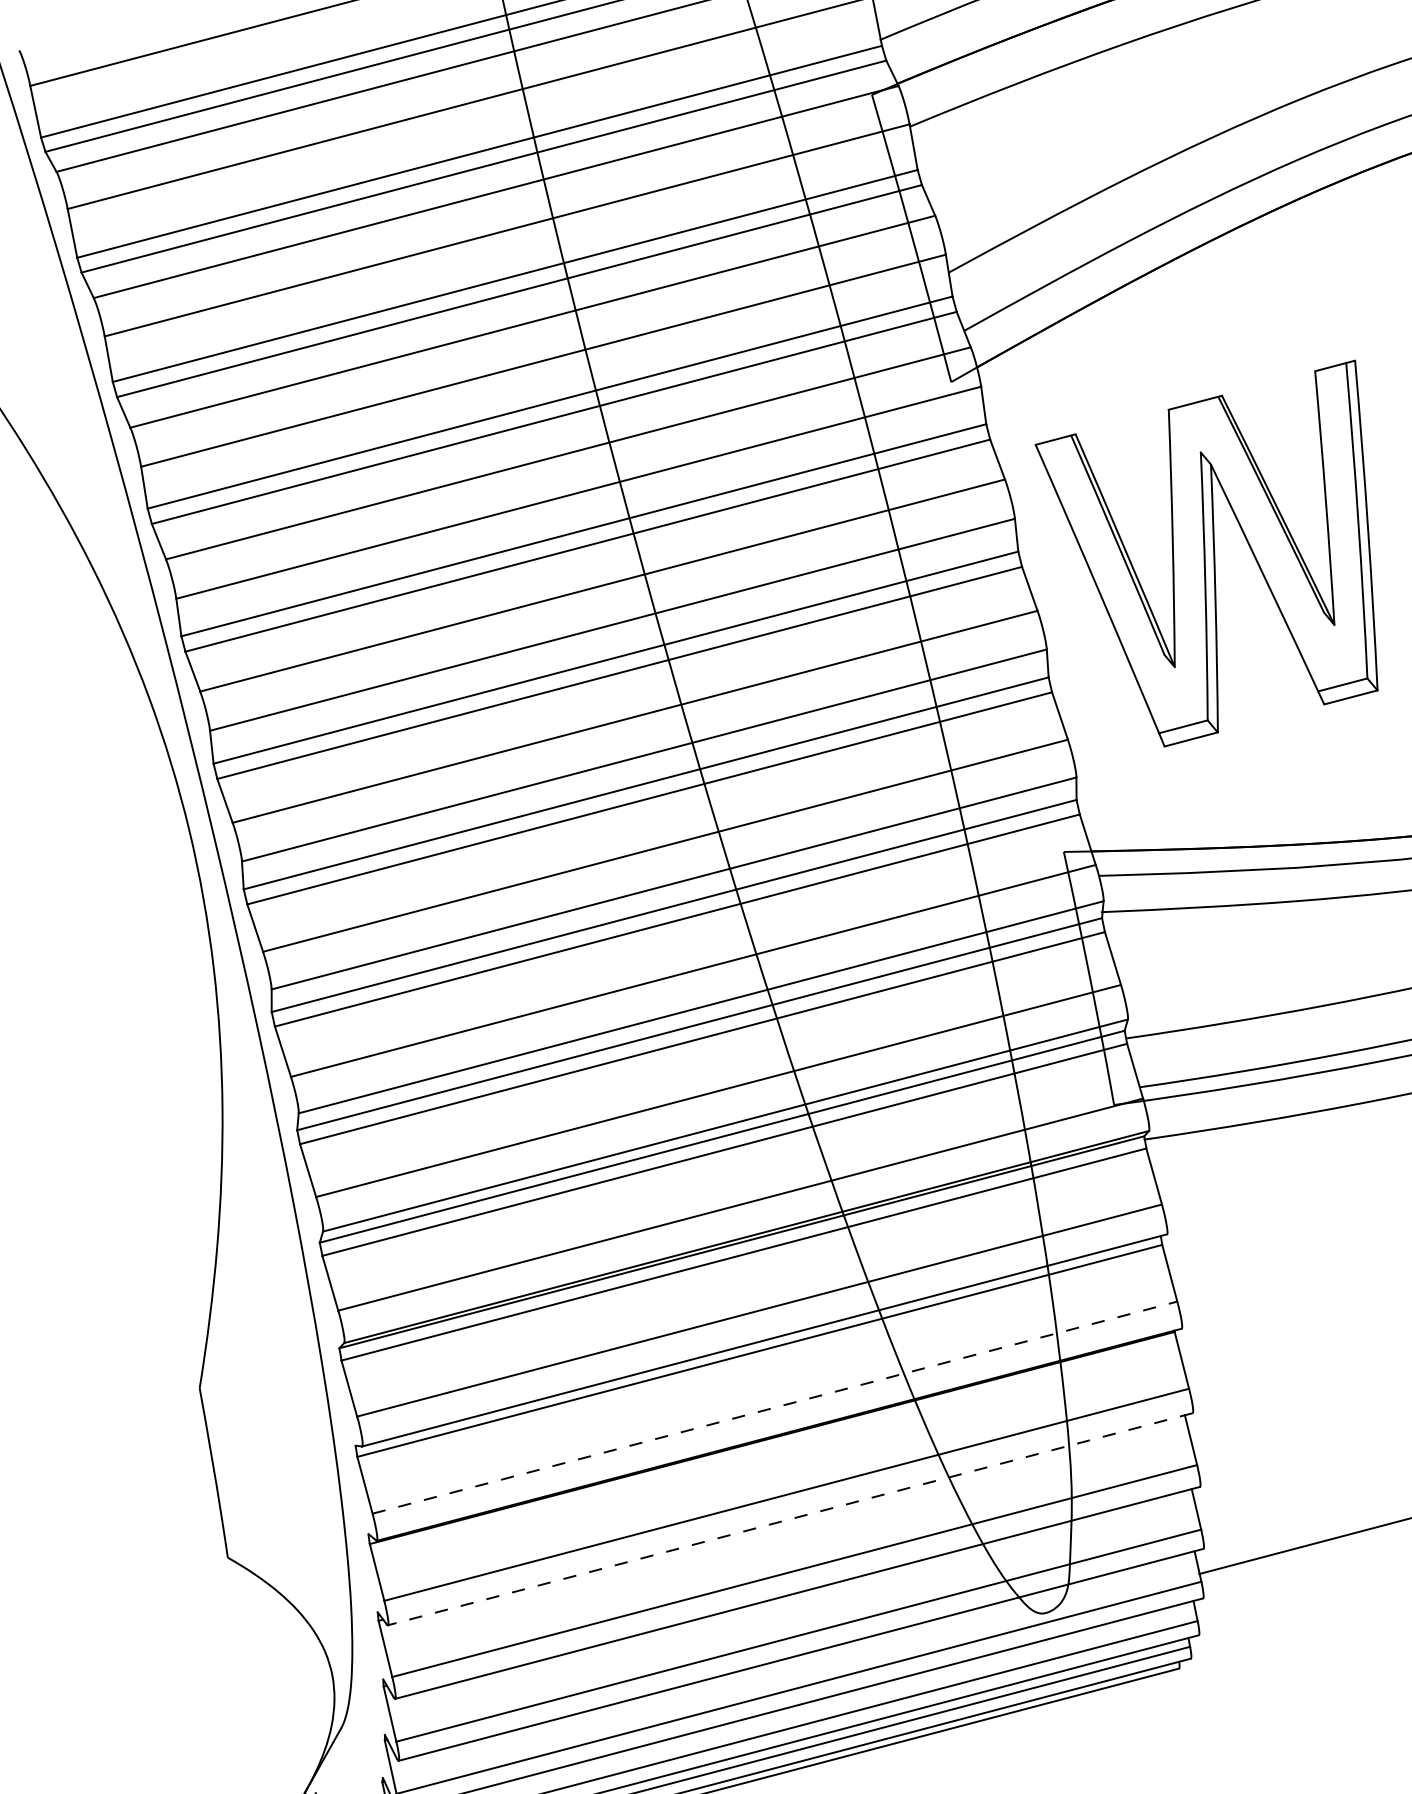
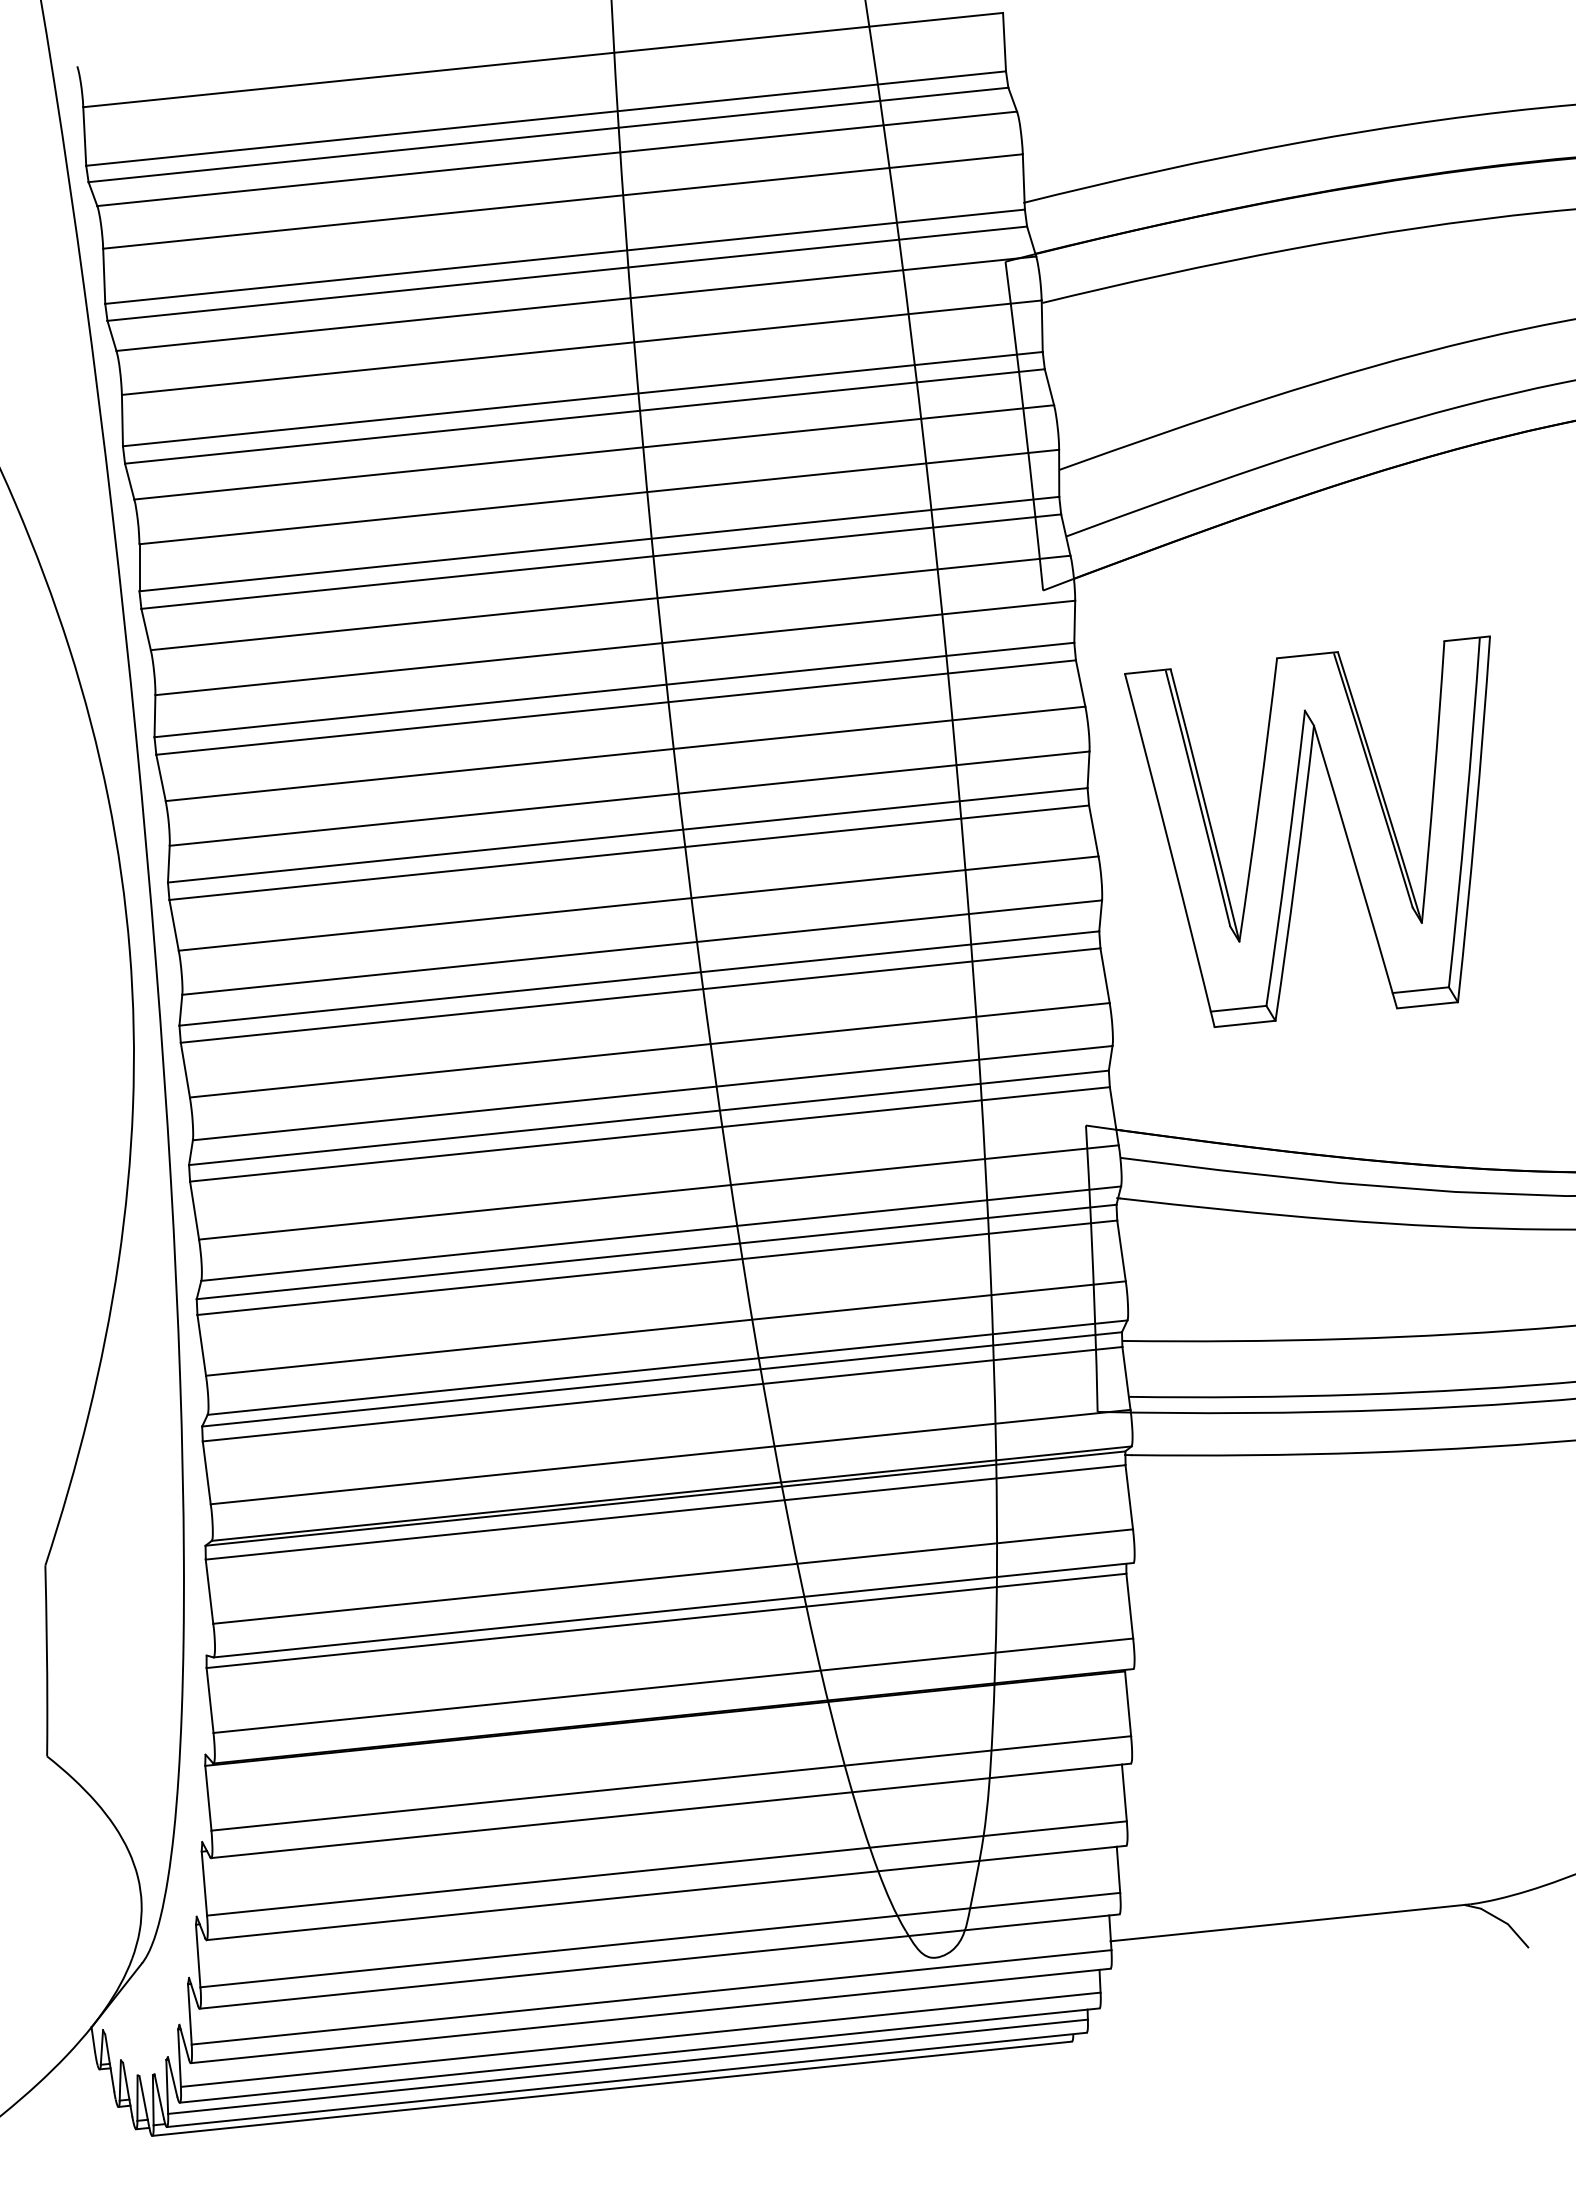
line: (775, 1407) -> (673, 1685), dashed -> solid
line: (789, 1518) -> (670, 1810), dashed -> solid

